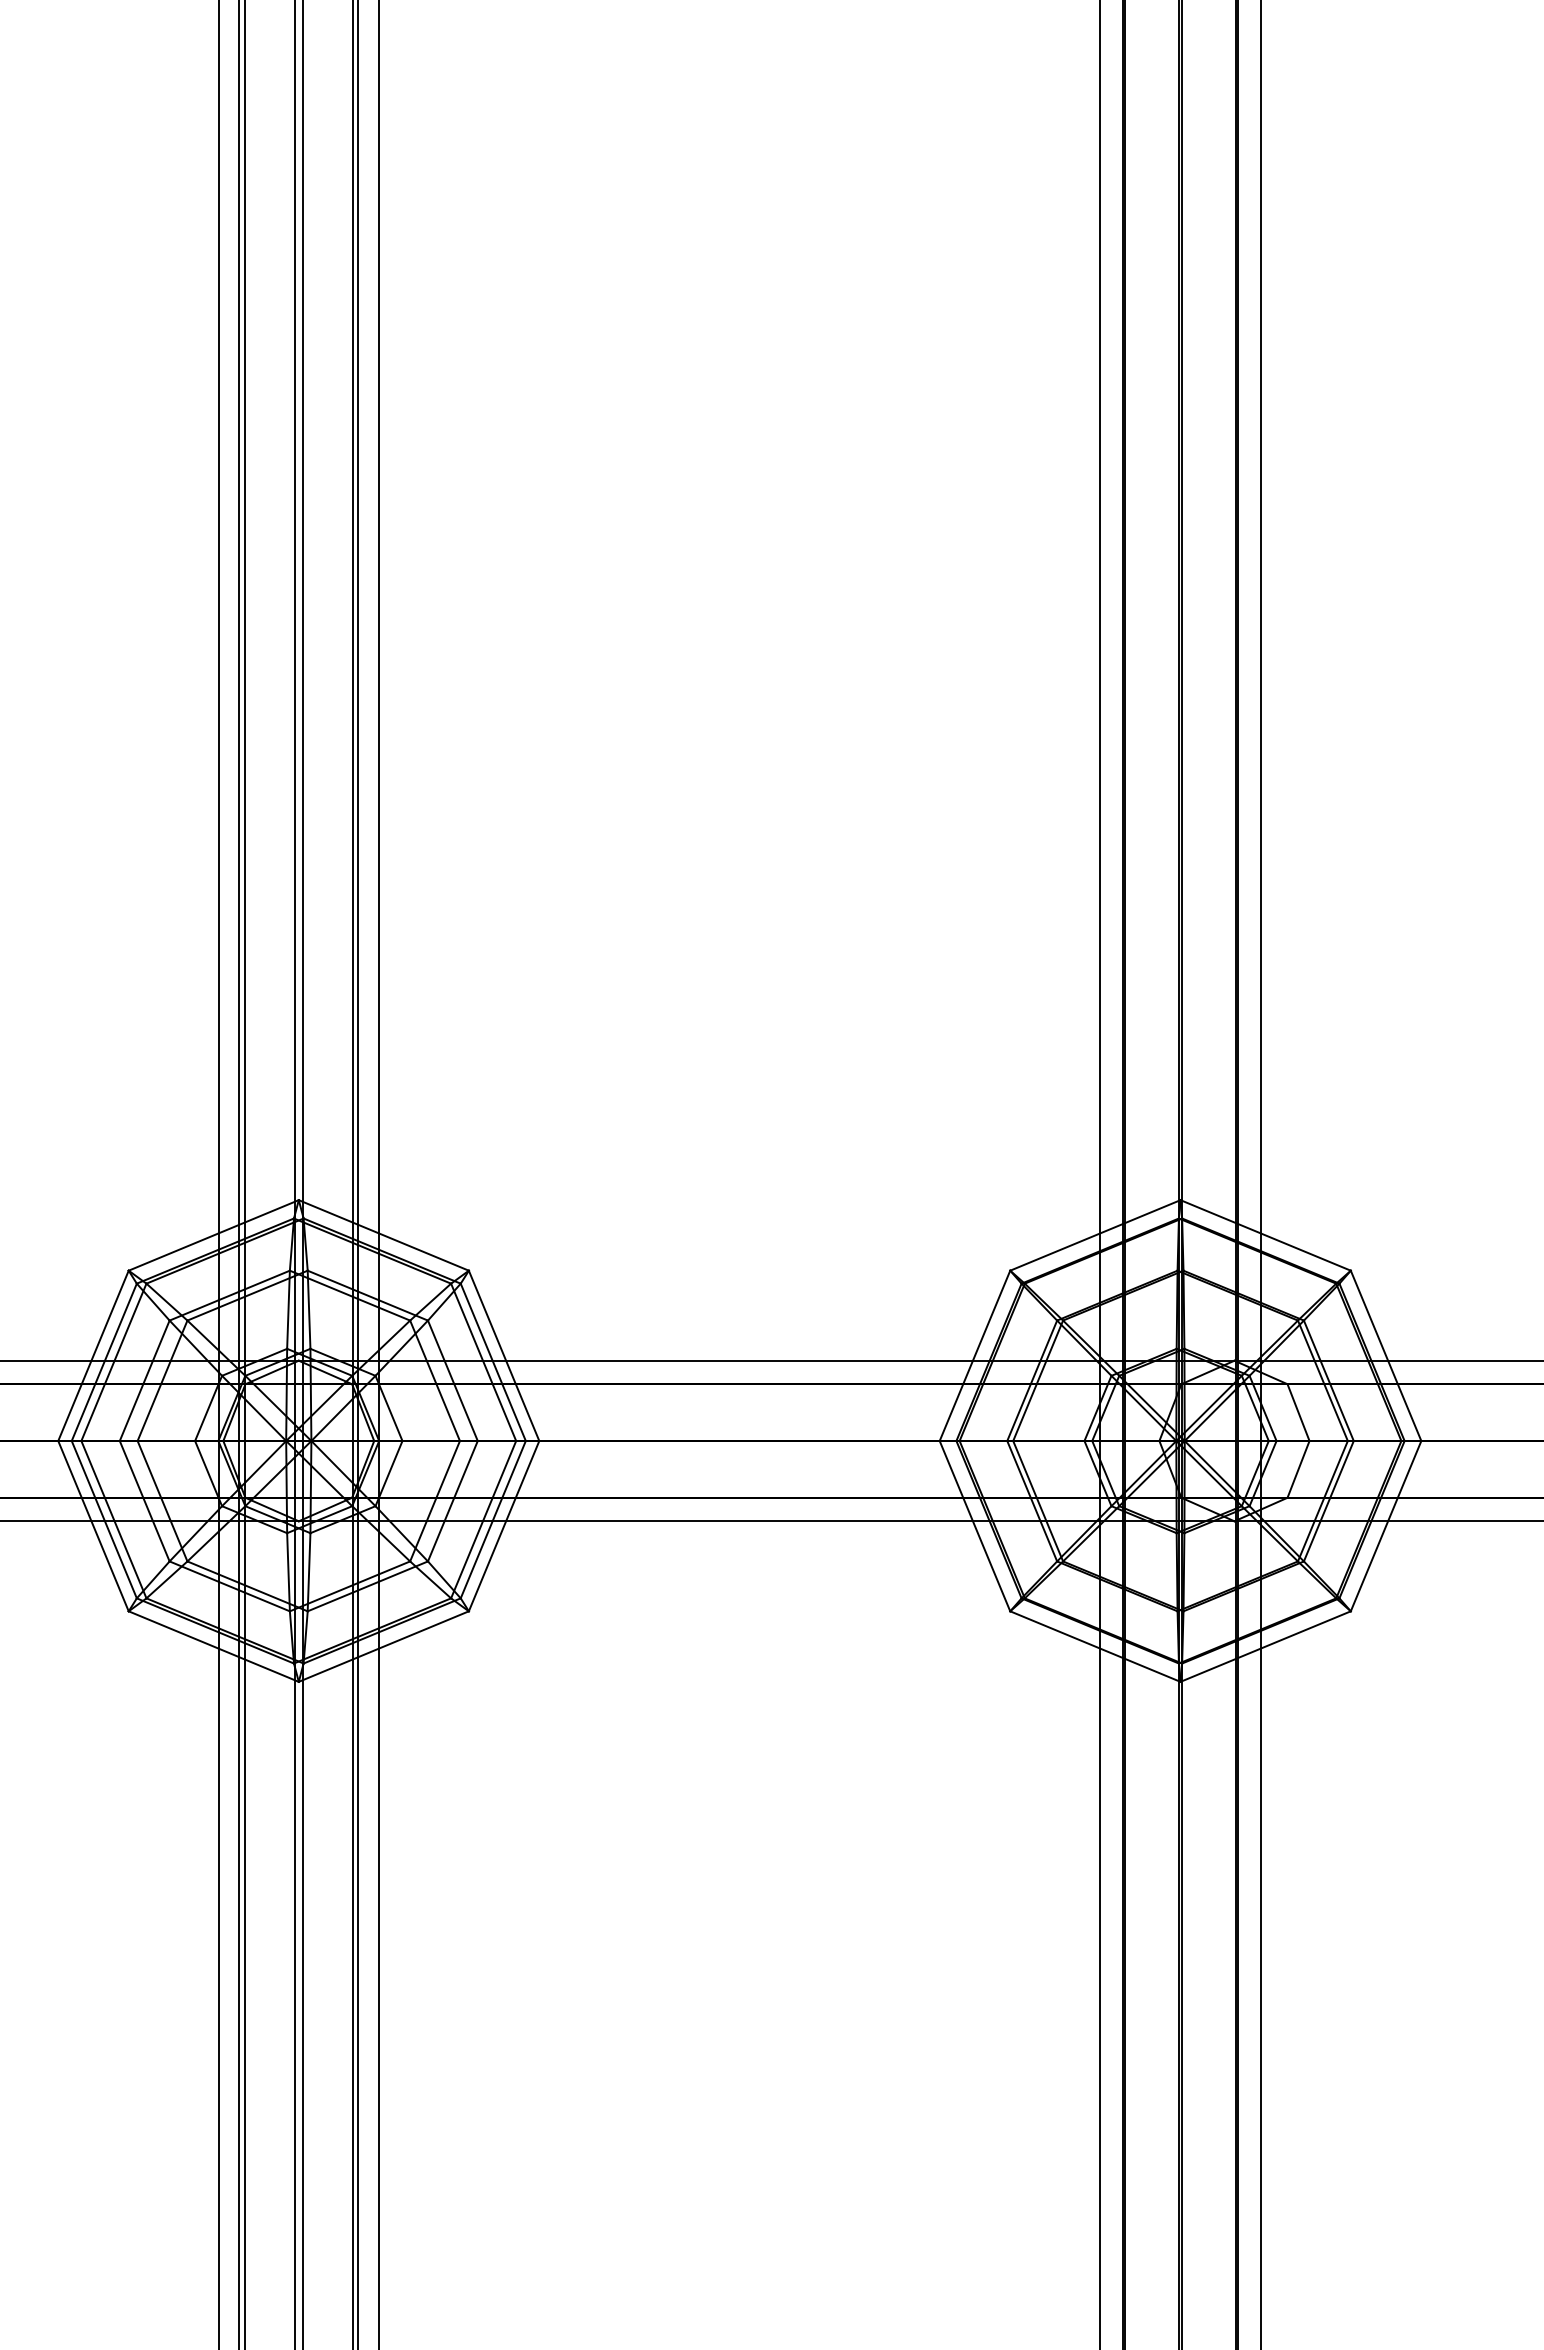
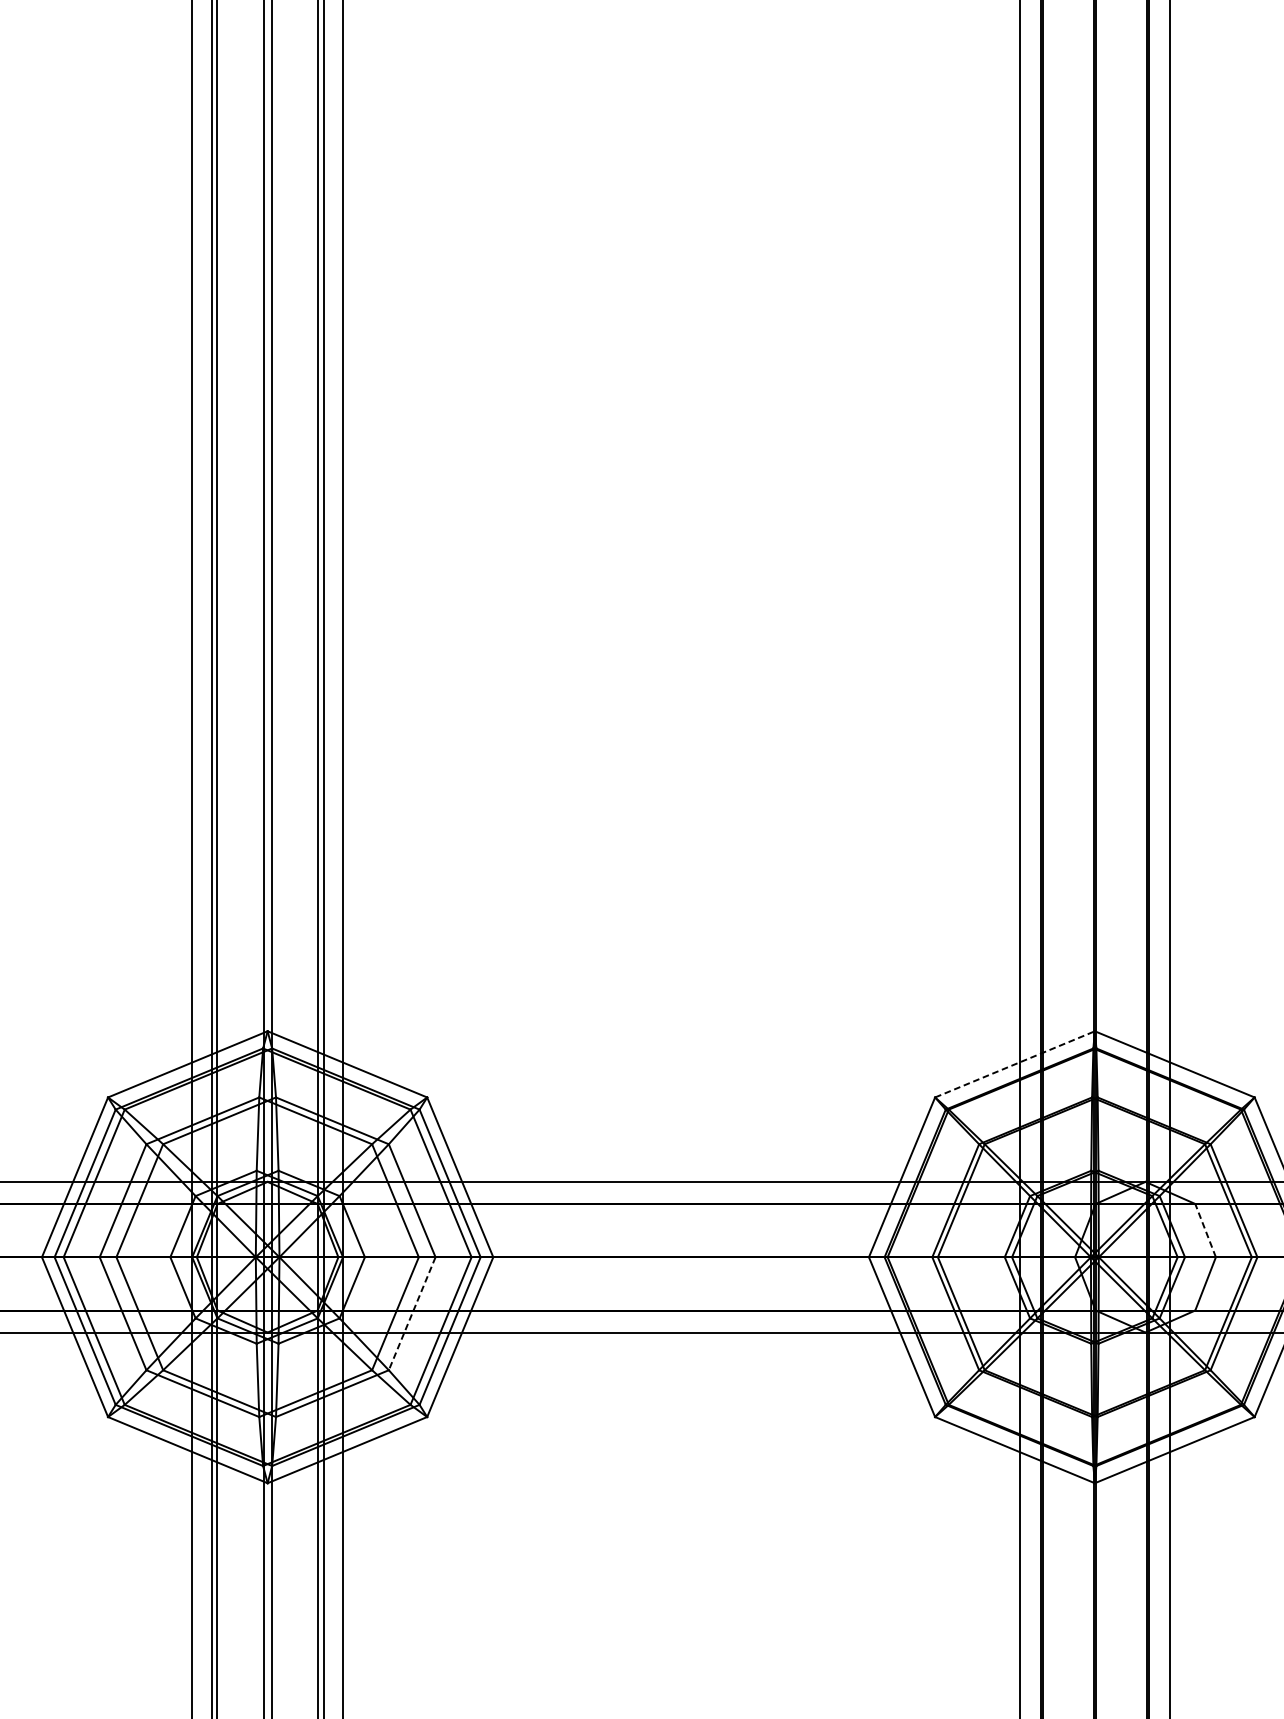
line: (1095, 1235) -> (1015, 1064), solid -> dashed
line: (1298, 1412) -> (1205, 1230), solid -> dashed
line: (452, 1501) -> (411, 1314), solid -> dashed

